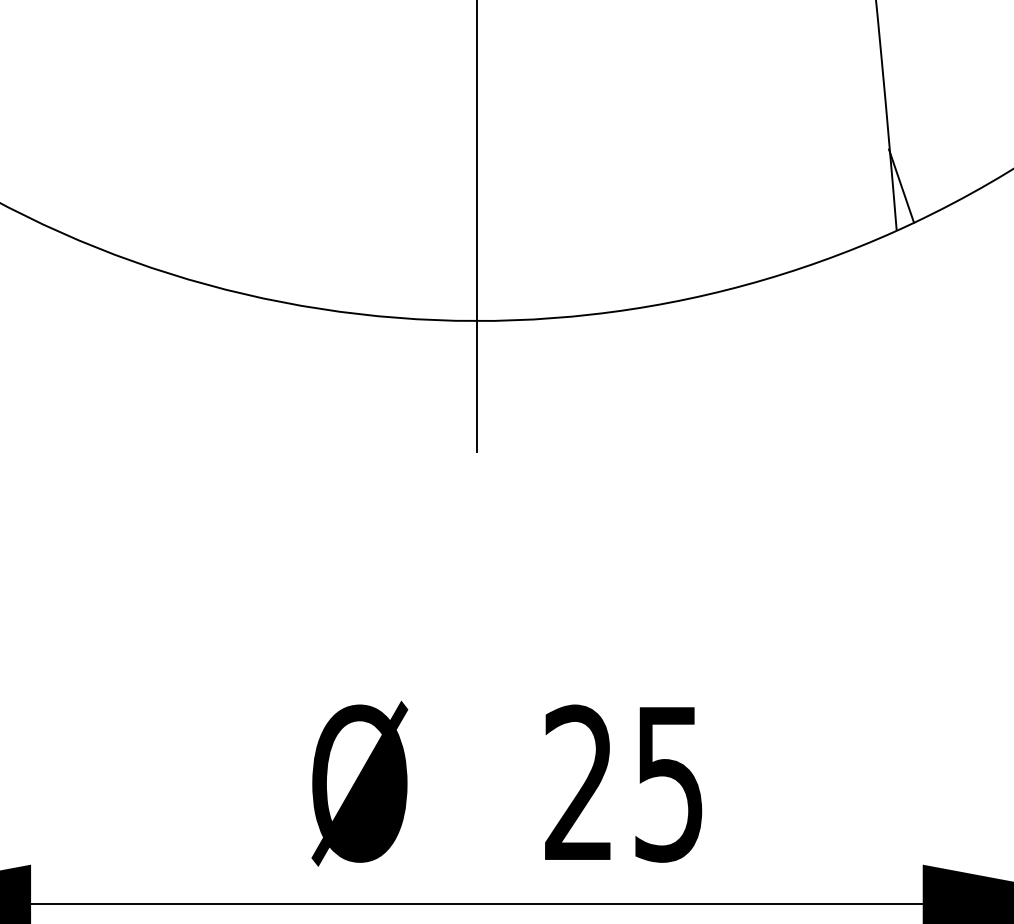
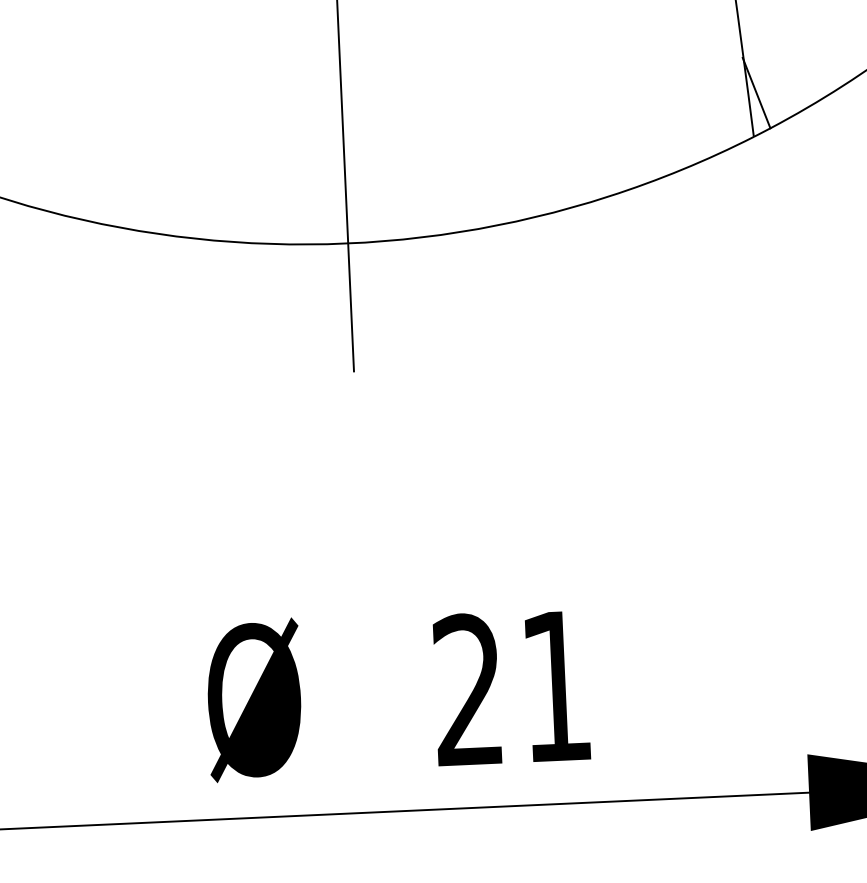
text: (668, 784) -> (555, 687), 25 -> 21

